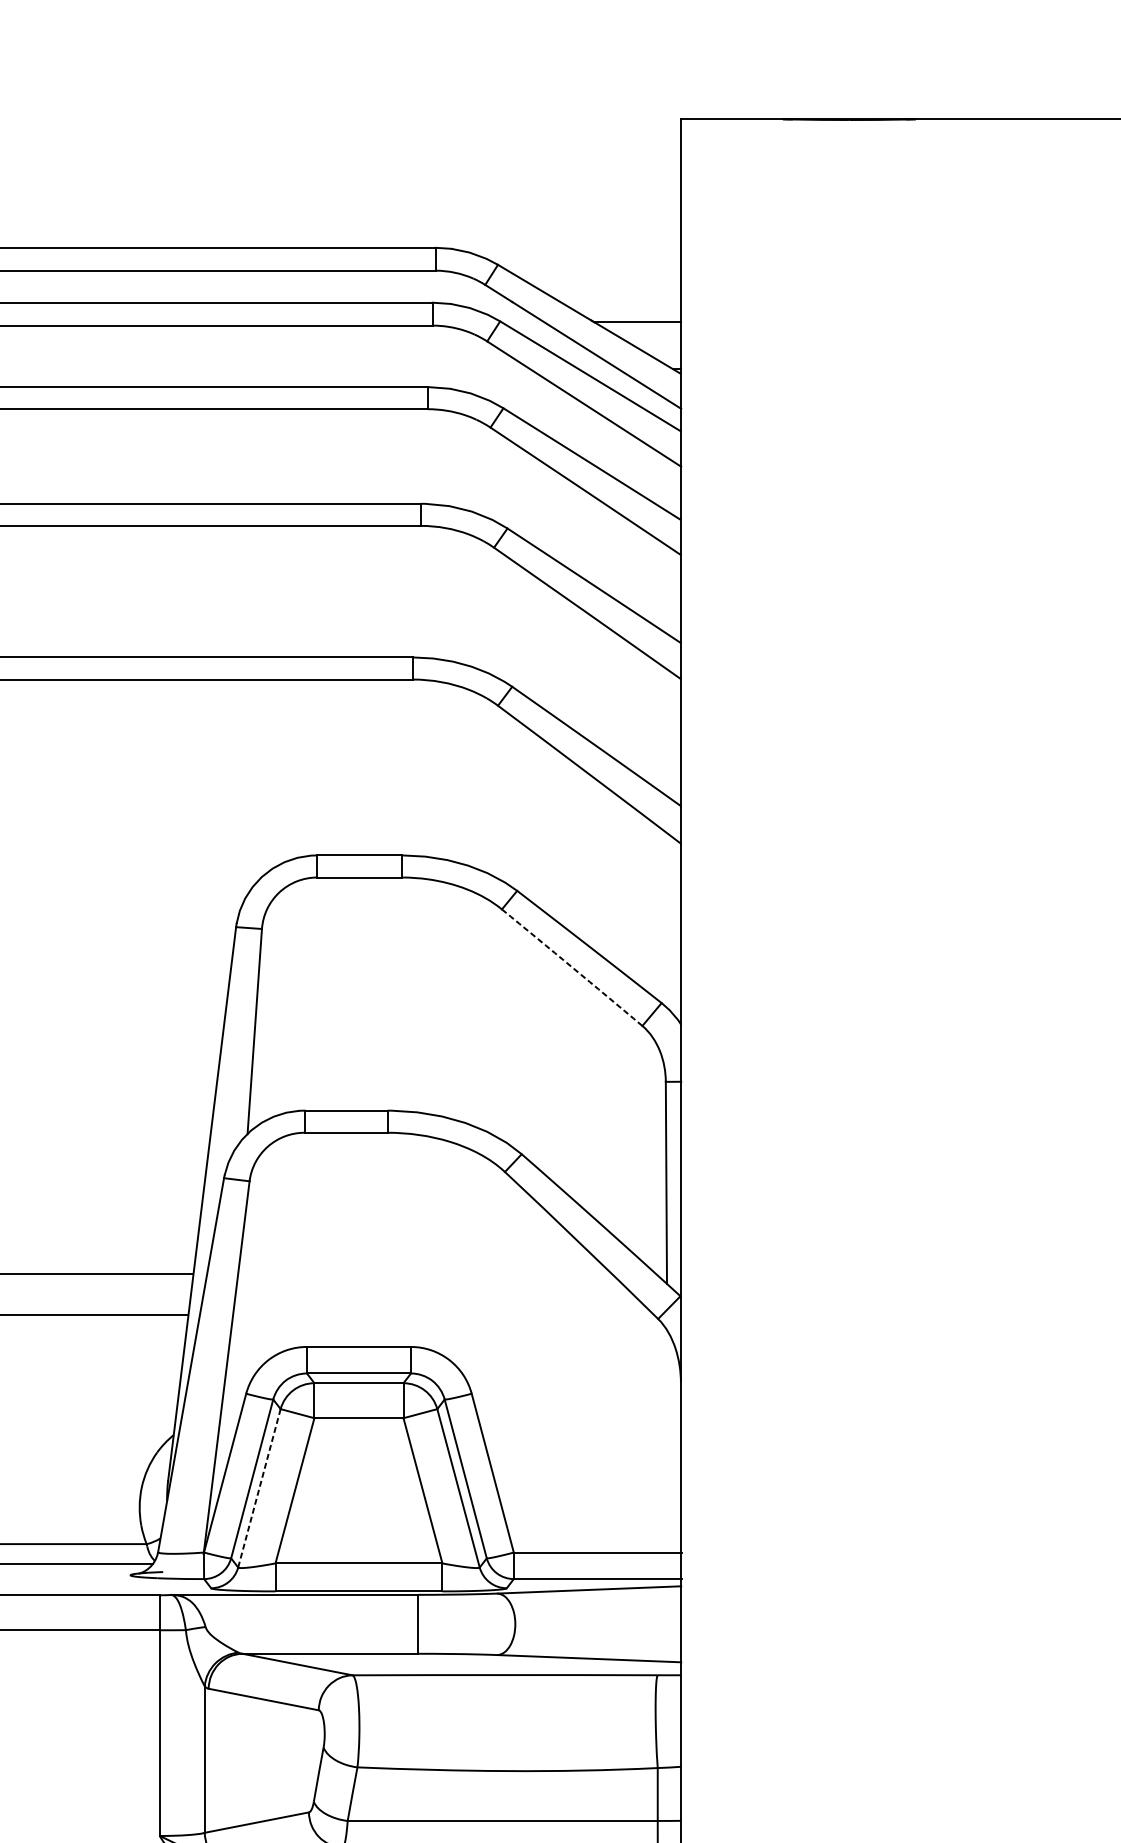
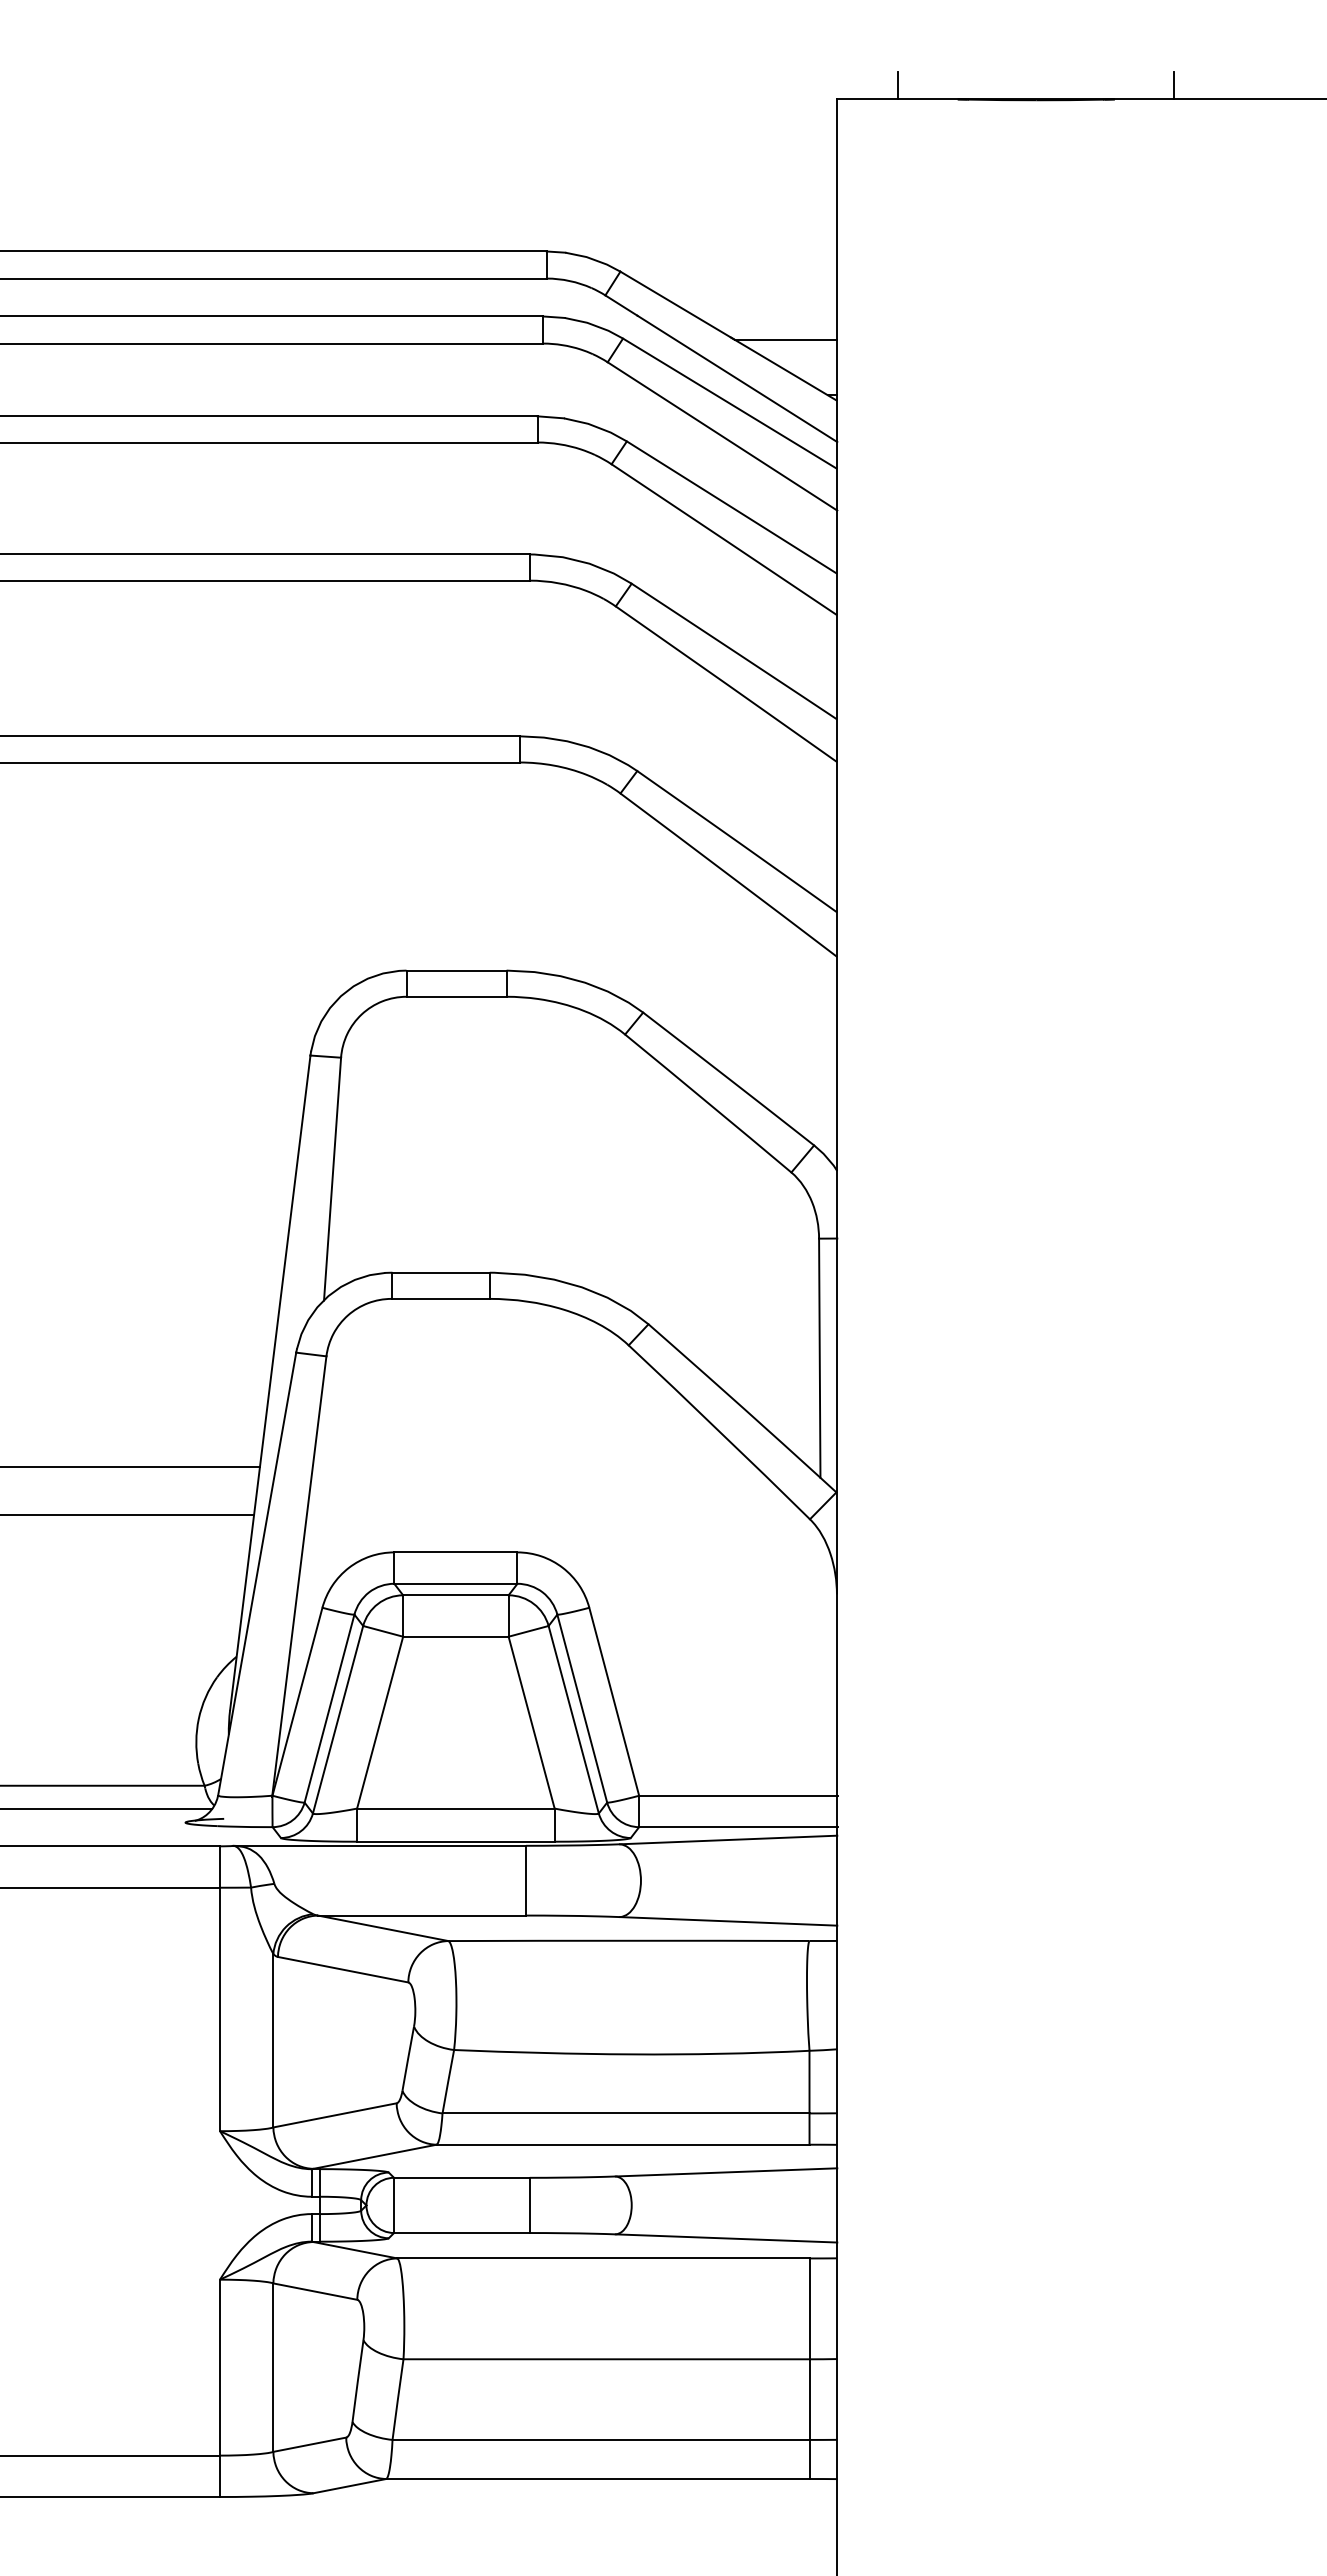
line: (732, 107) -> (898, 85), added
line: (966, 107) -> (1174, 85), added
arc: (572, 967) -> (708, 1103), dashed -> solid
line: (258, 1488) -> (337, 1720), dashed -> solid

